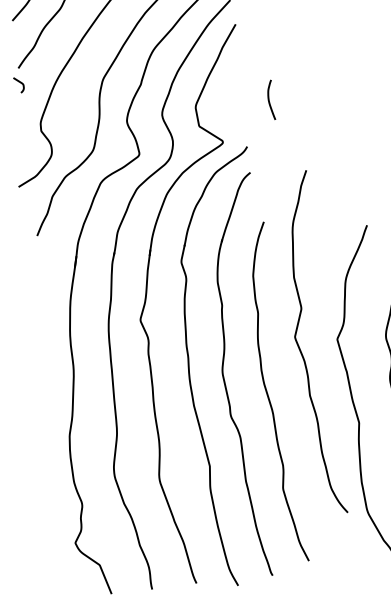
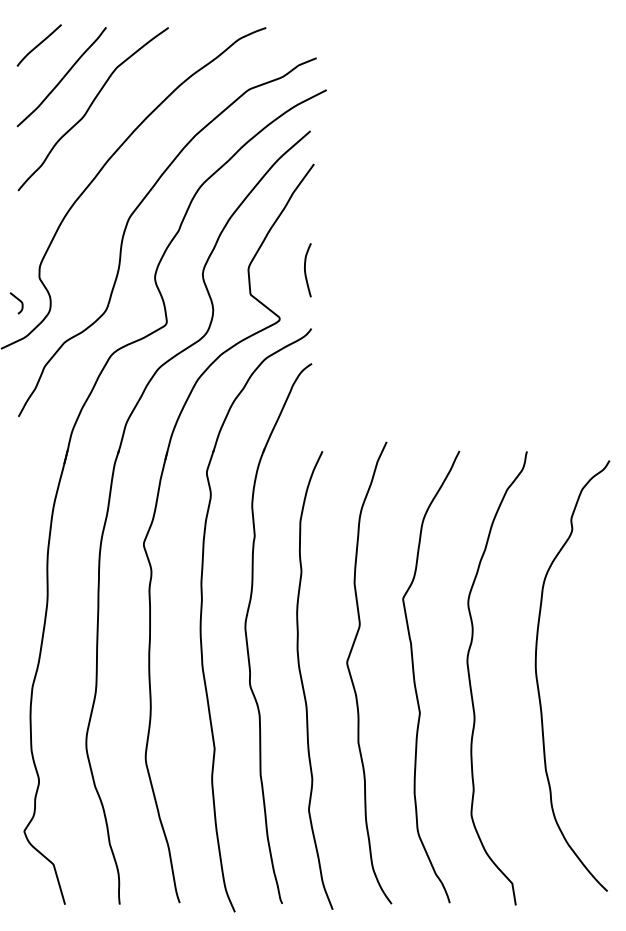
curve: (20, 82) -> (18, 300), moved
curve: (269, 100) -> (305, 270), moved
curve: (300, 348) -> (352, 678), moved
curve: (268, 395) -> (303, 683), moved

